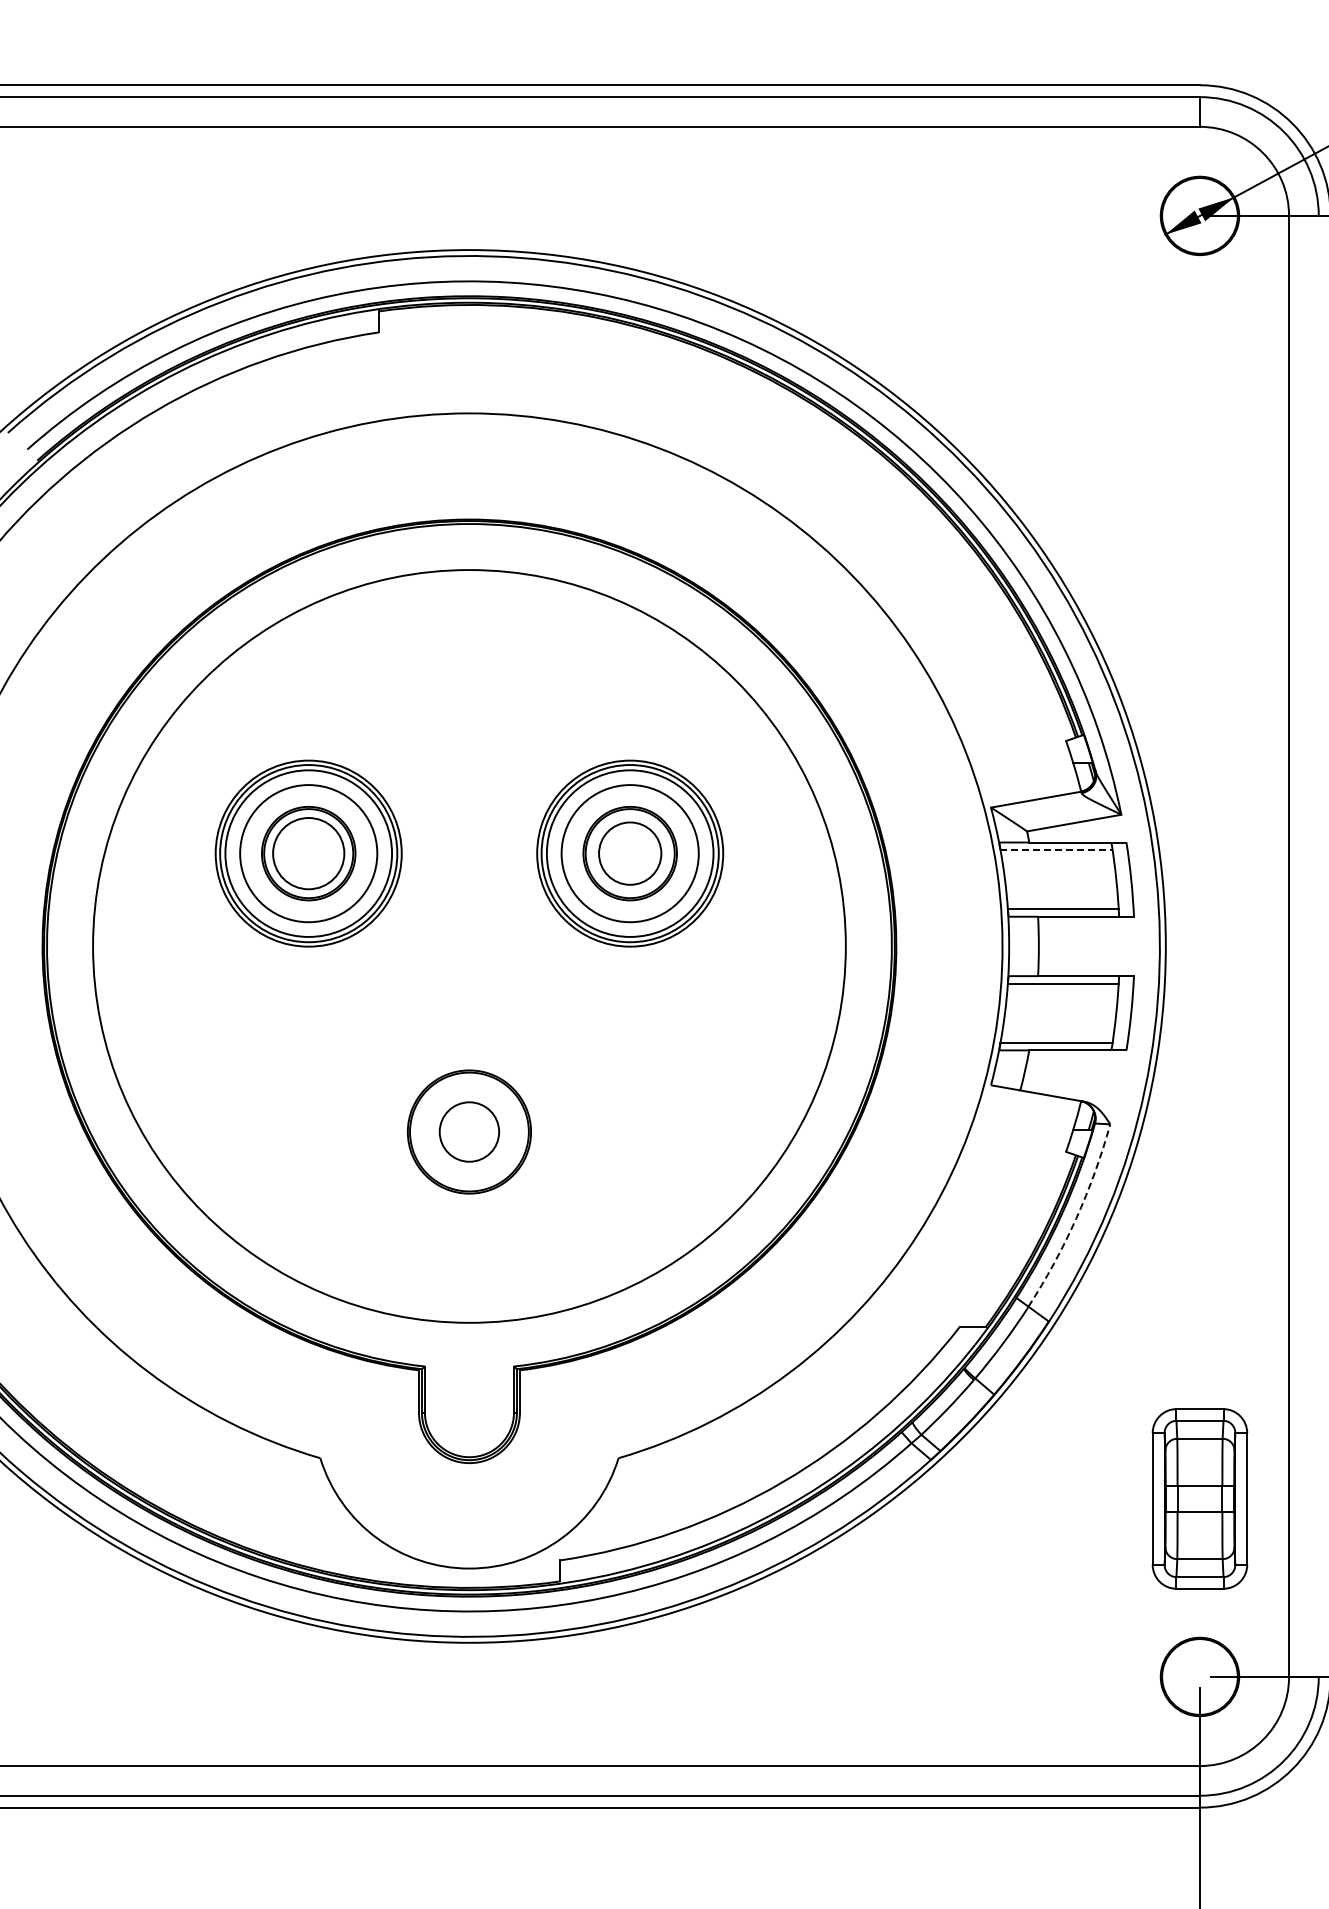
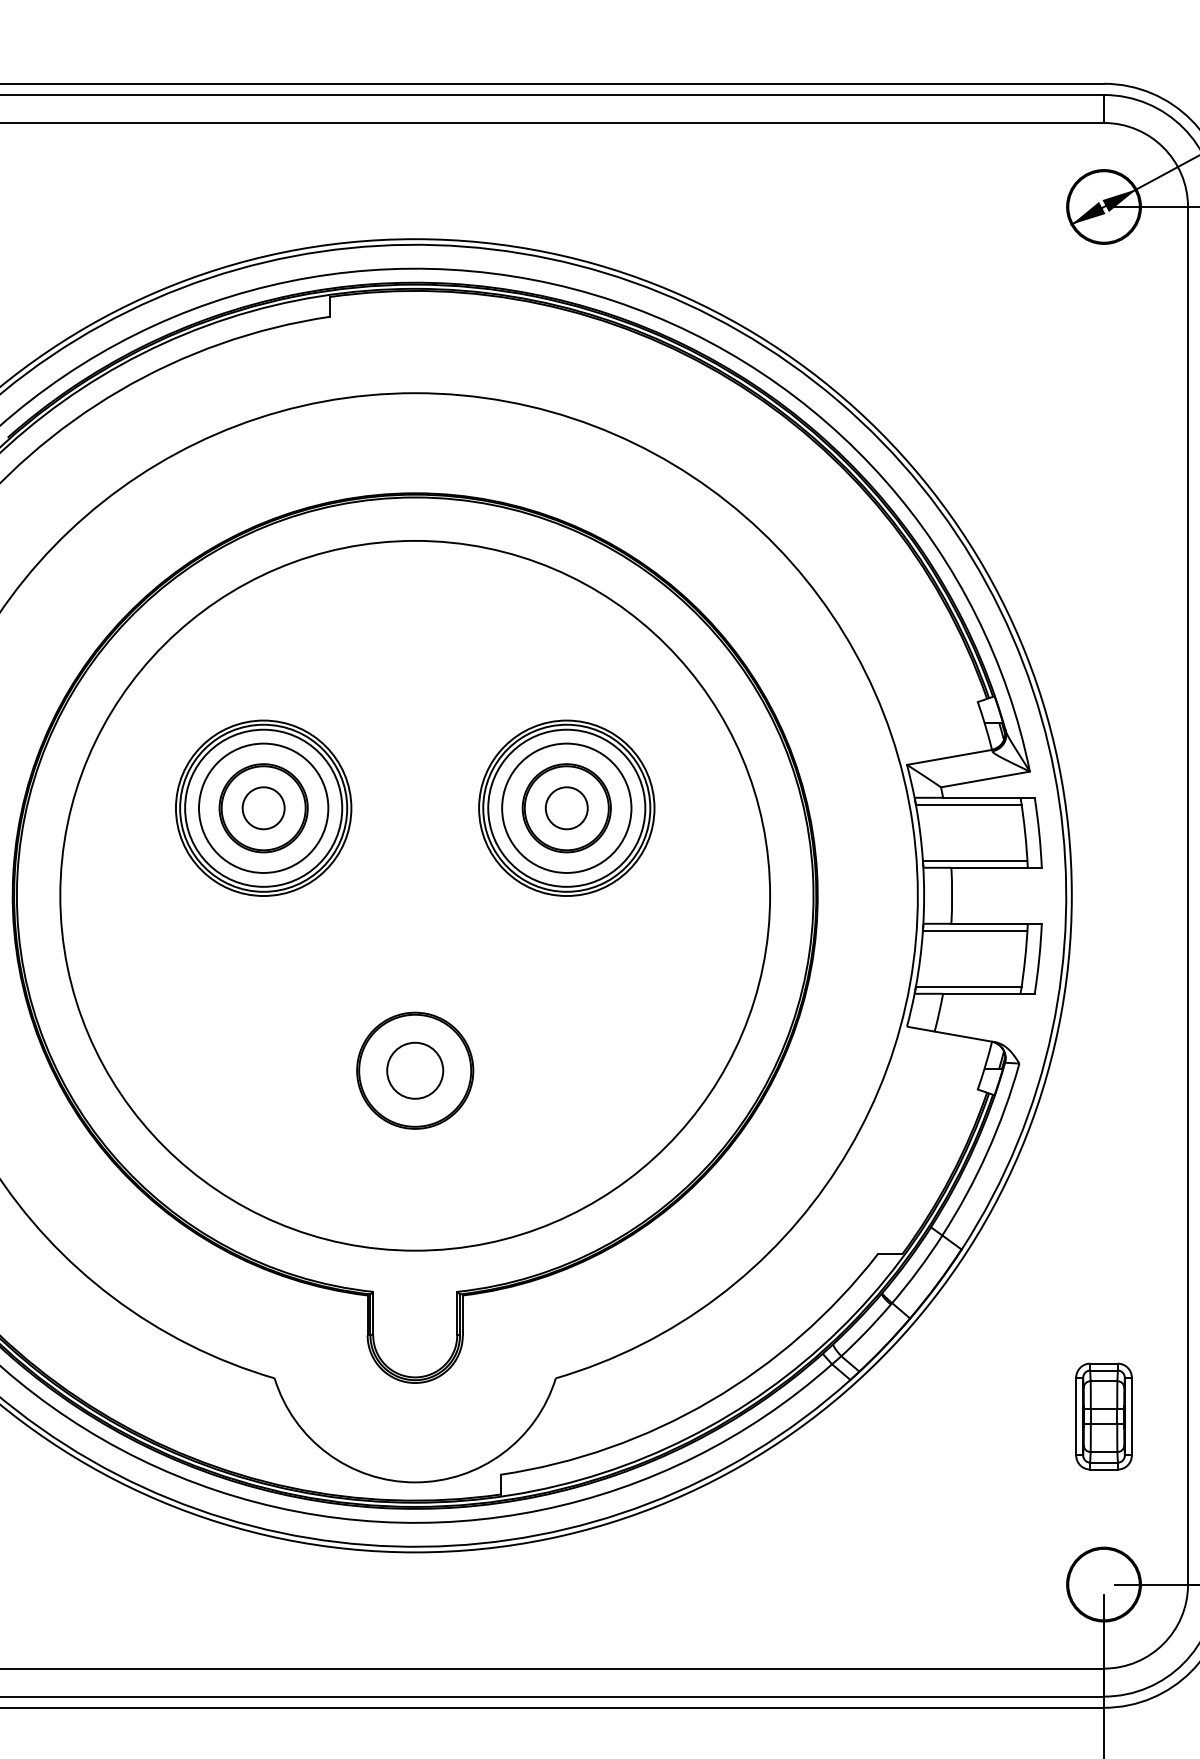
line: (1057, 849) -> (969, 804), dashed -> solid
circle: (308, 853) -> (263, 808), size x0.62
circle: (629, 853) -> (566, 808), size x0.71
arc: (1076, 1218) -> (987, 1152), dashed -> solid
part: (1199, 1498) -> (1103, 1416), size x0.62

